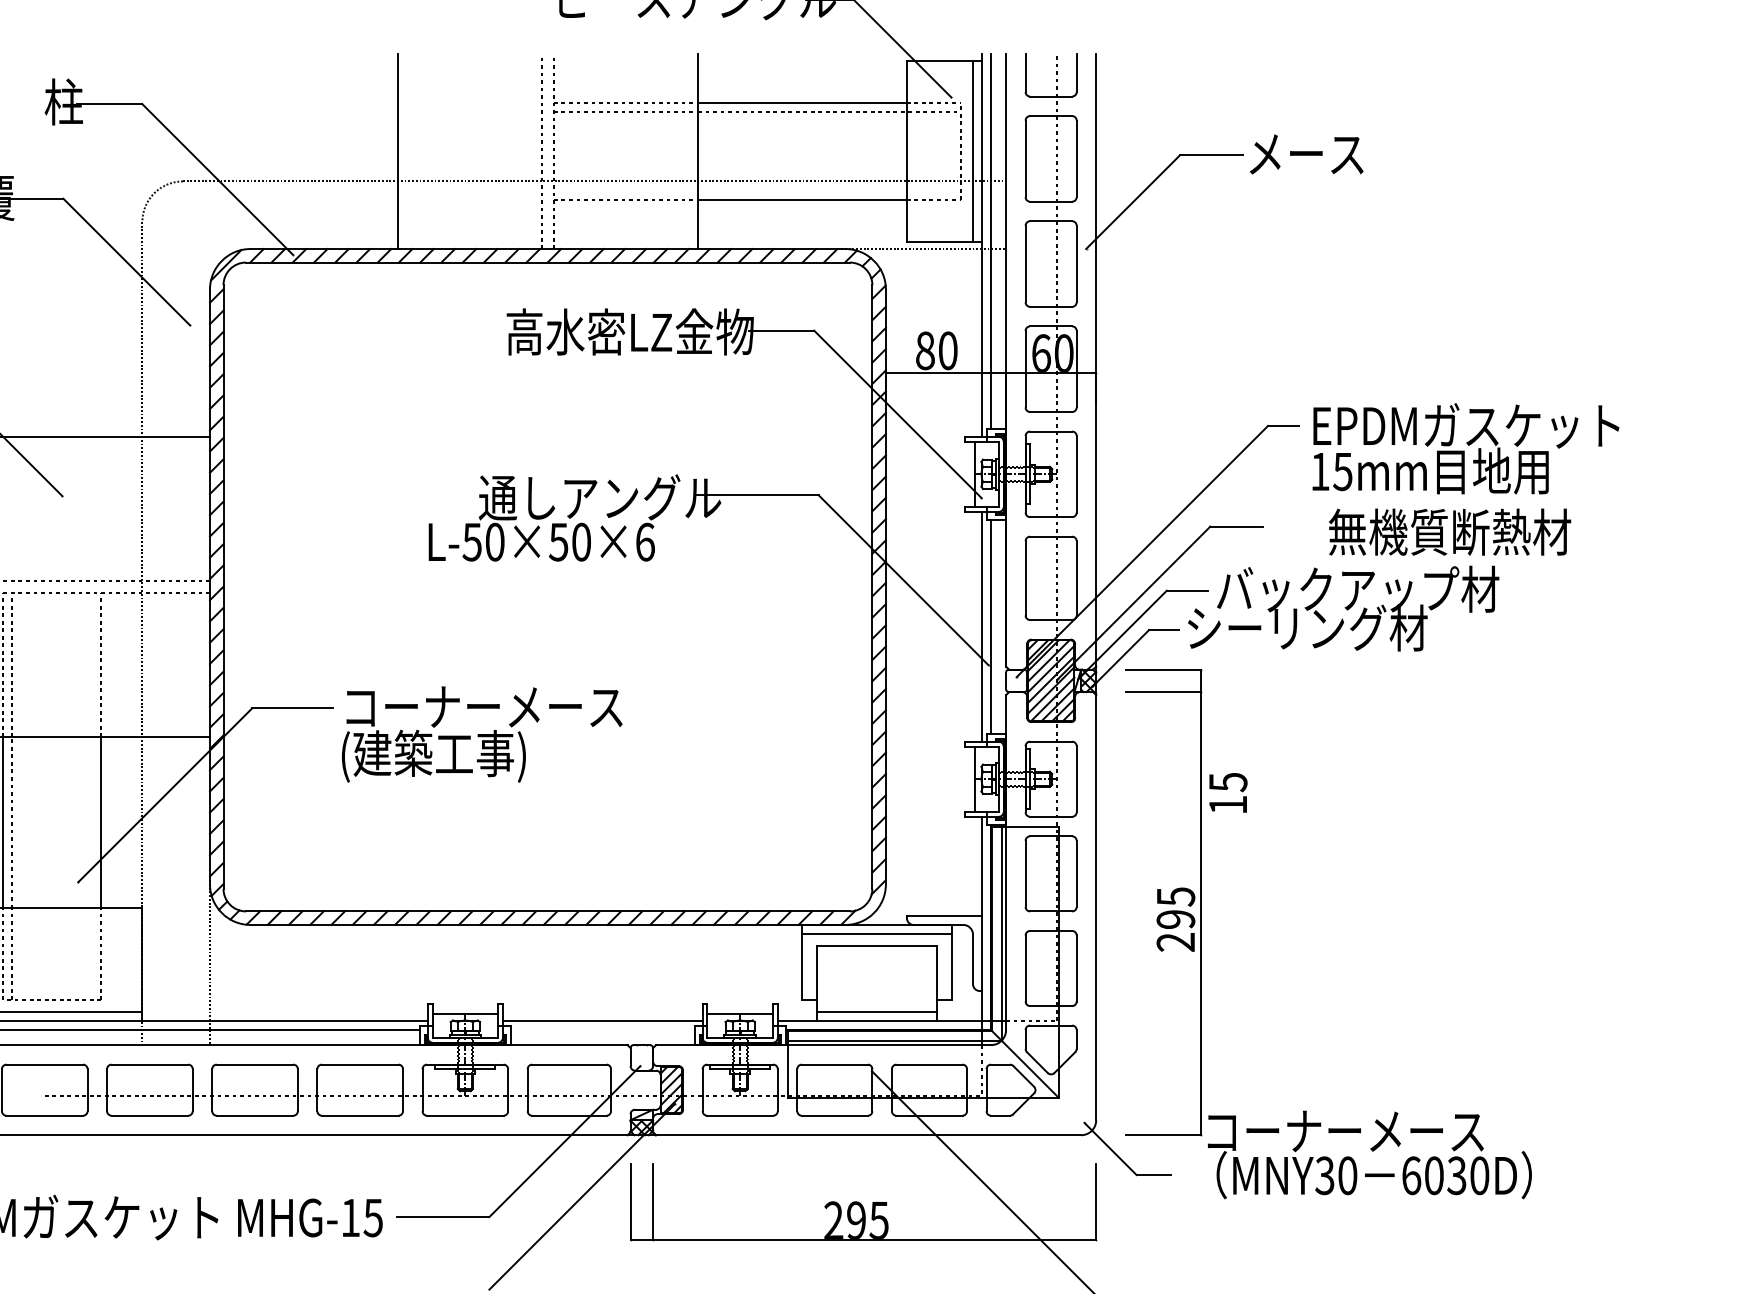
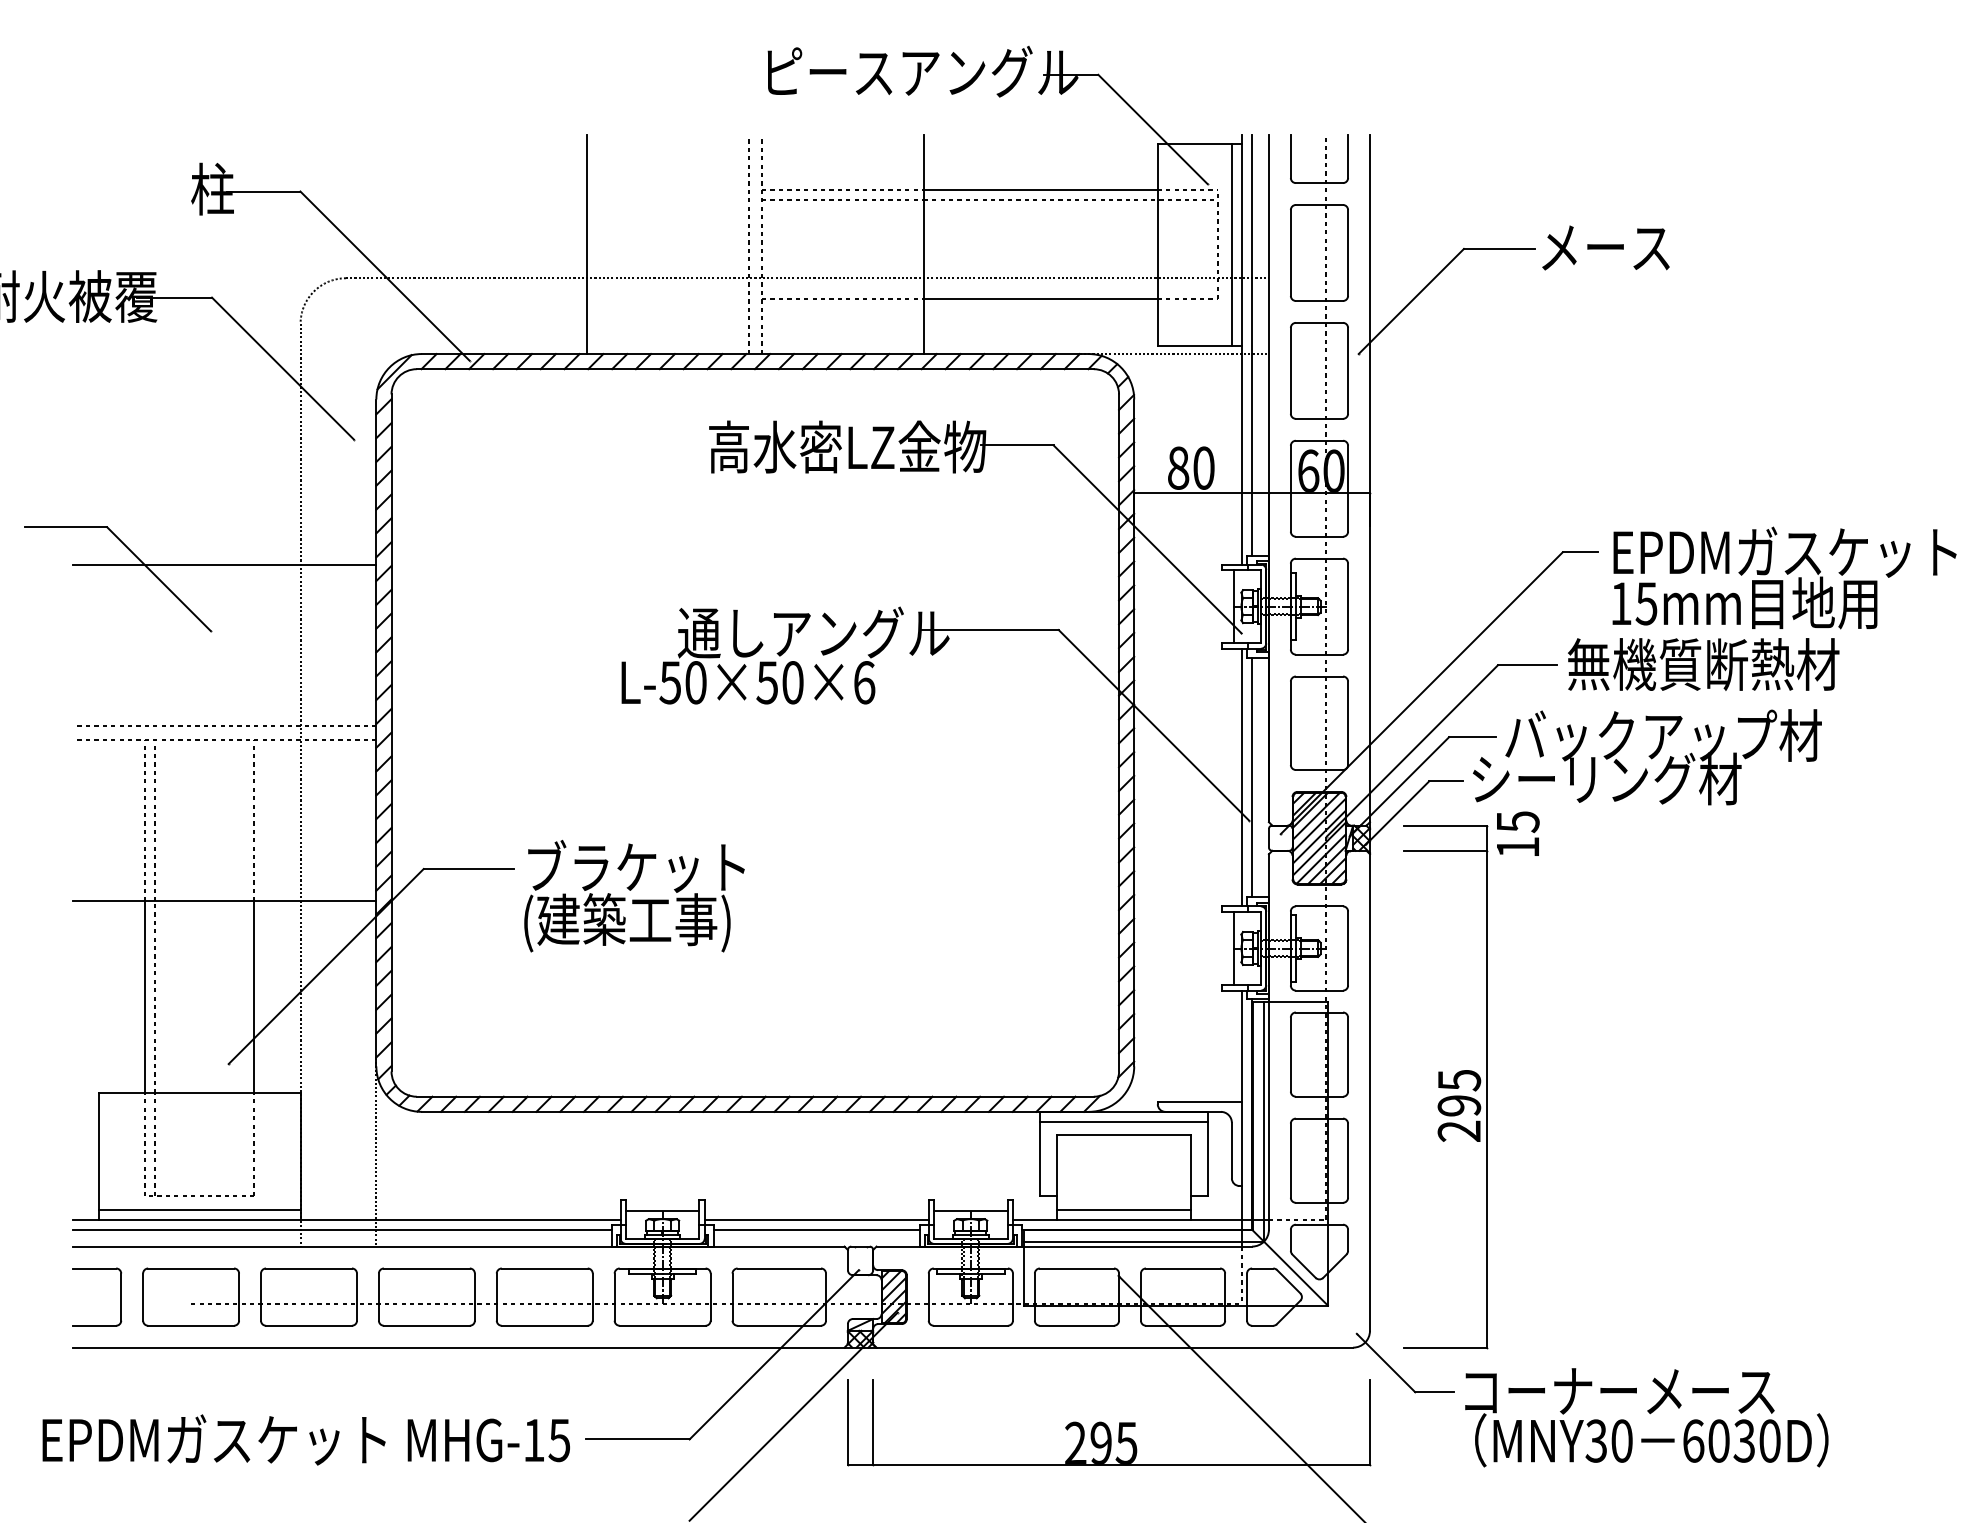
text: (1449, 532) -> (1703, 664), moved
text: (483, 705) -> (683, 865), コーナーメース -> ブラケット
text: (1228, 792) -> (1518, 833), moved
line: (602, 1029) -> (816, 1229), added
text: (1369, 1154) -> (1646, 1417), moved

